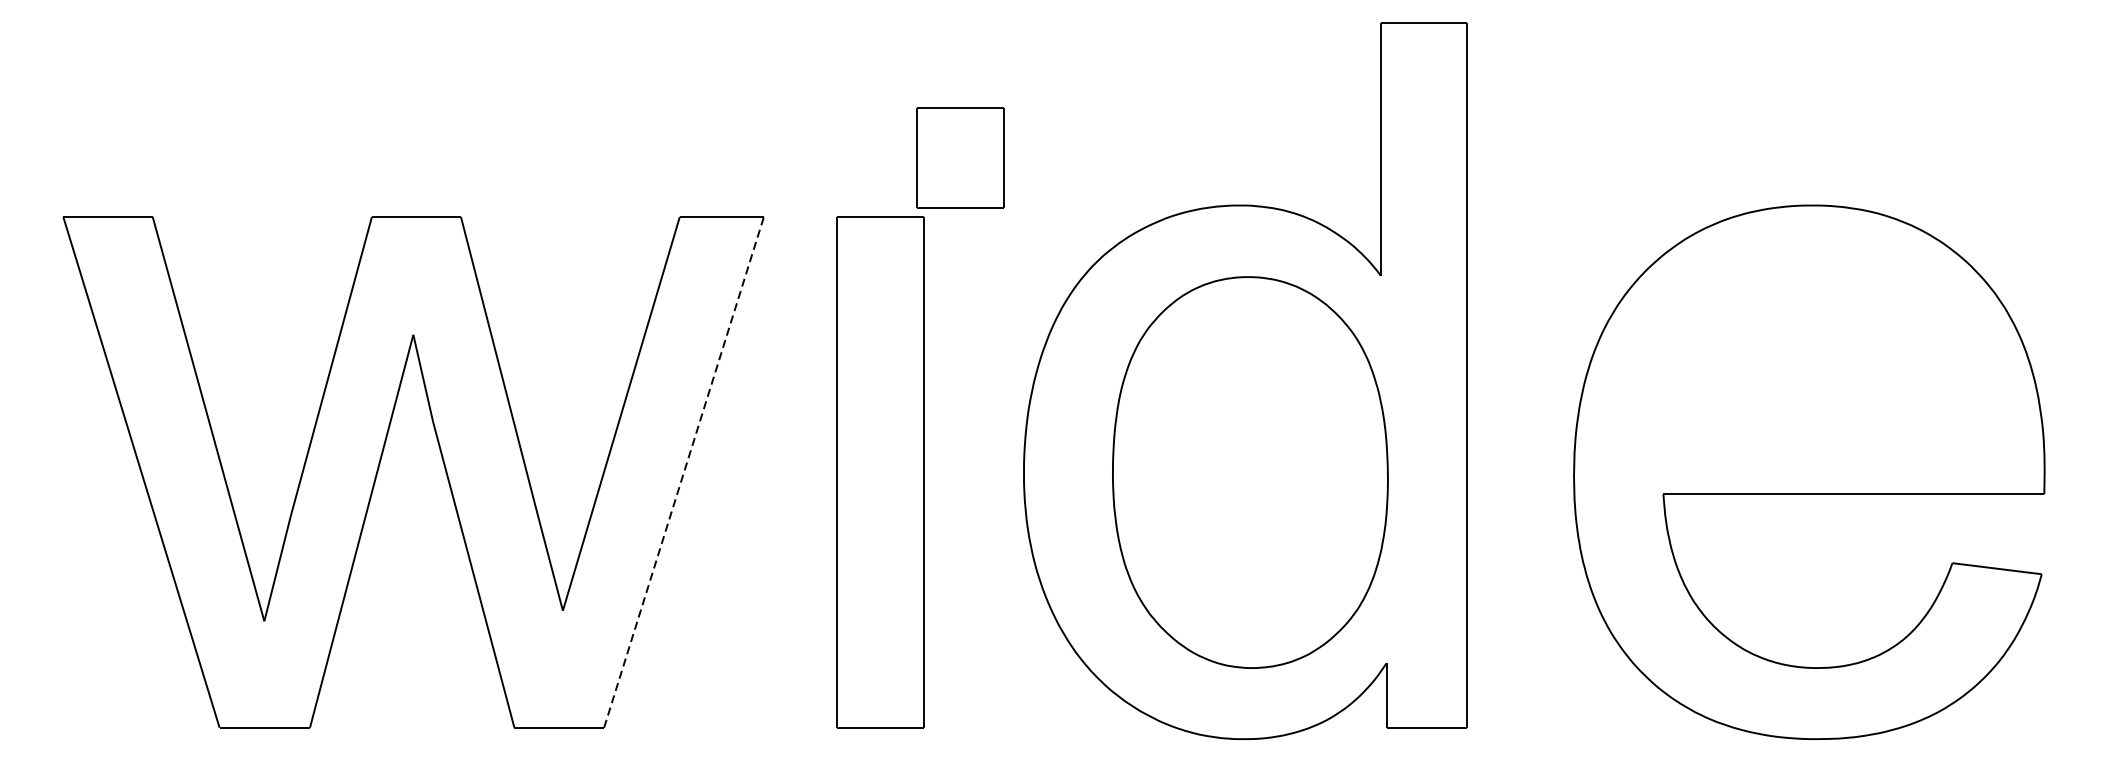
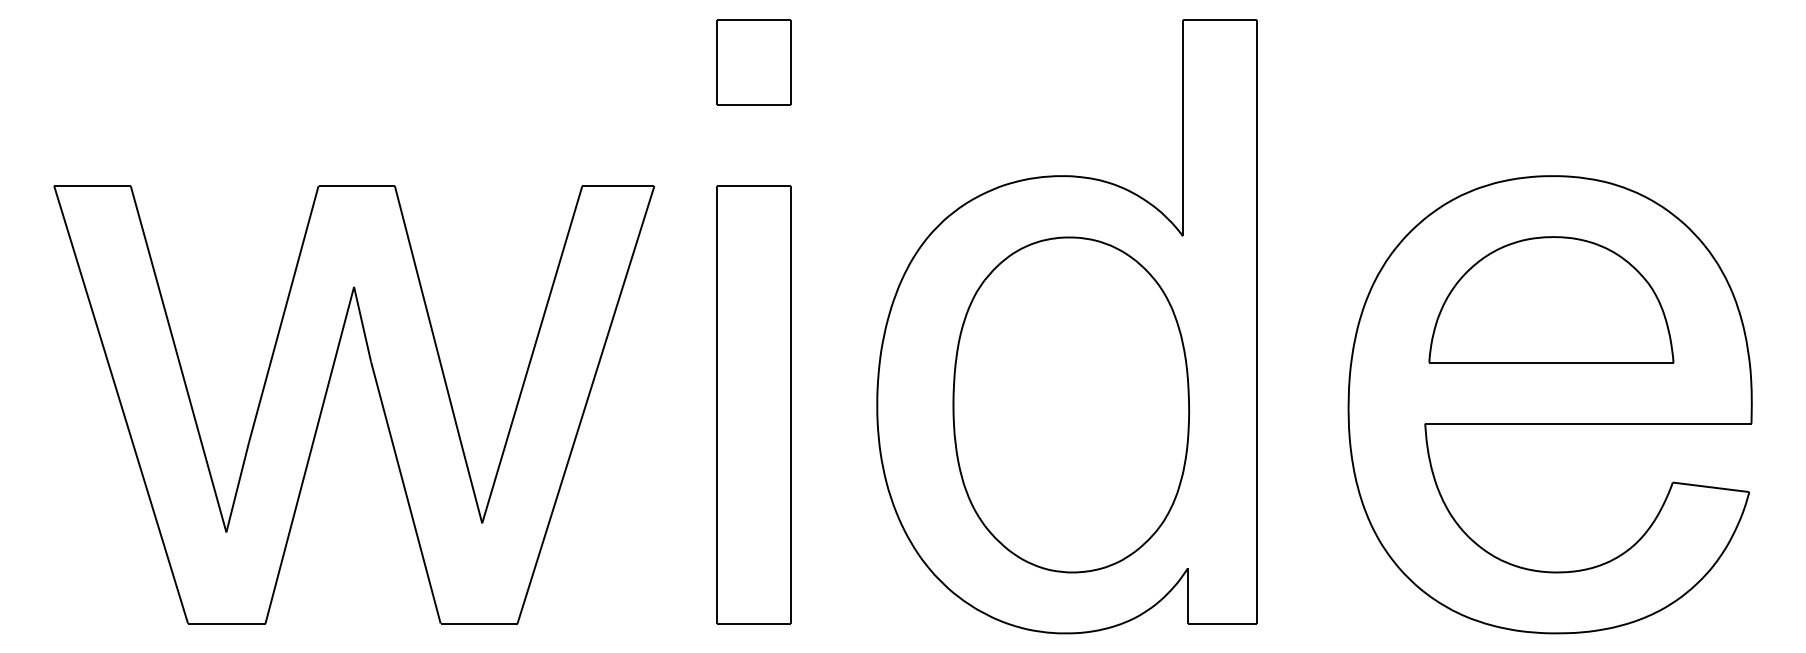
part: (960, 158) -> (753, 62), moved
part: (1810, 349) -> (1551, 299), added
line: (684, 472) -> (586, 404), dashed -> solid

